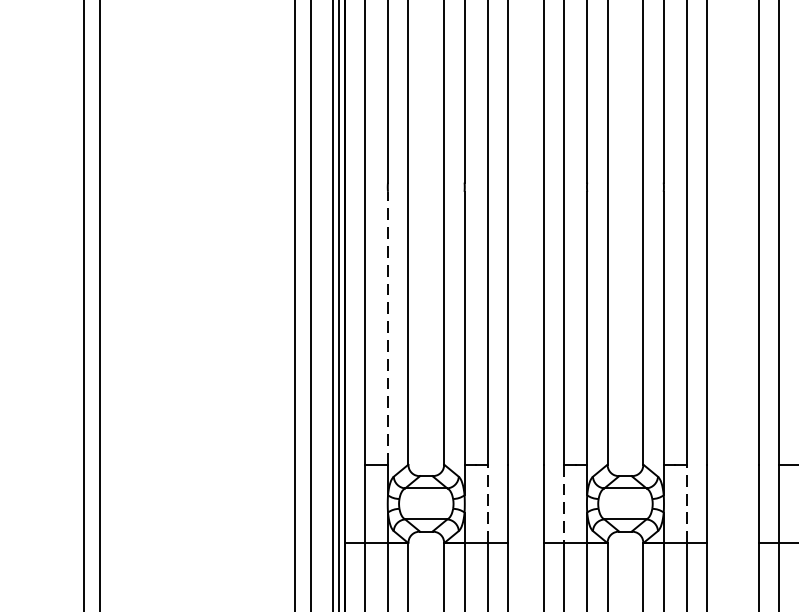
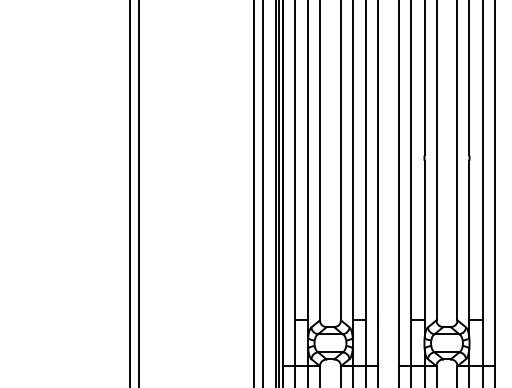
line: (388, 328) -> (308, 240), dashed -> solid
line: (487, 504) -> (366, 343), dashed -> solid
line: (564, 504) -> (411, 343), dashed -> solid
line: (686, 504) -> (482, 343), dashed -> solid

